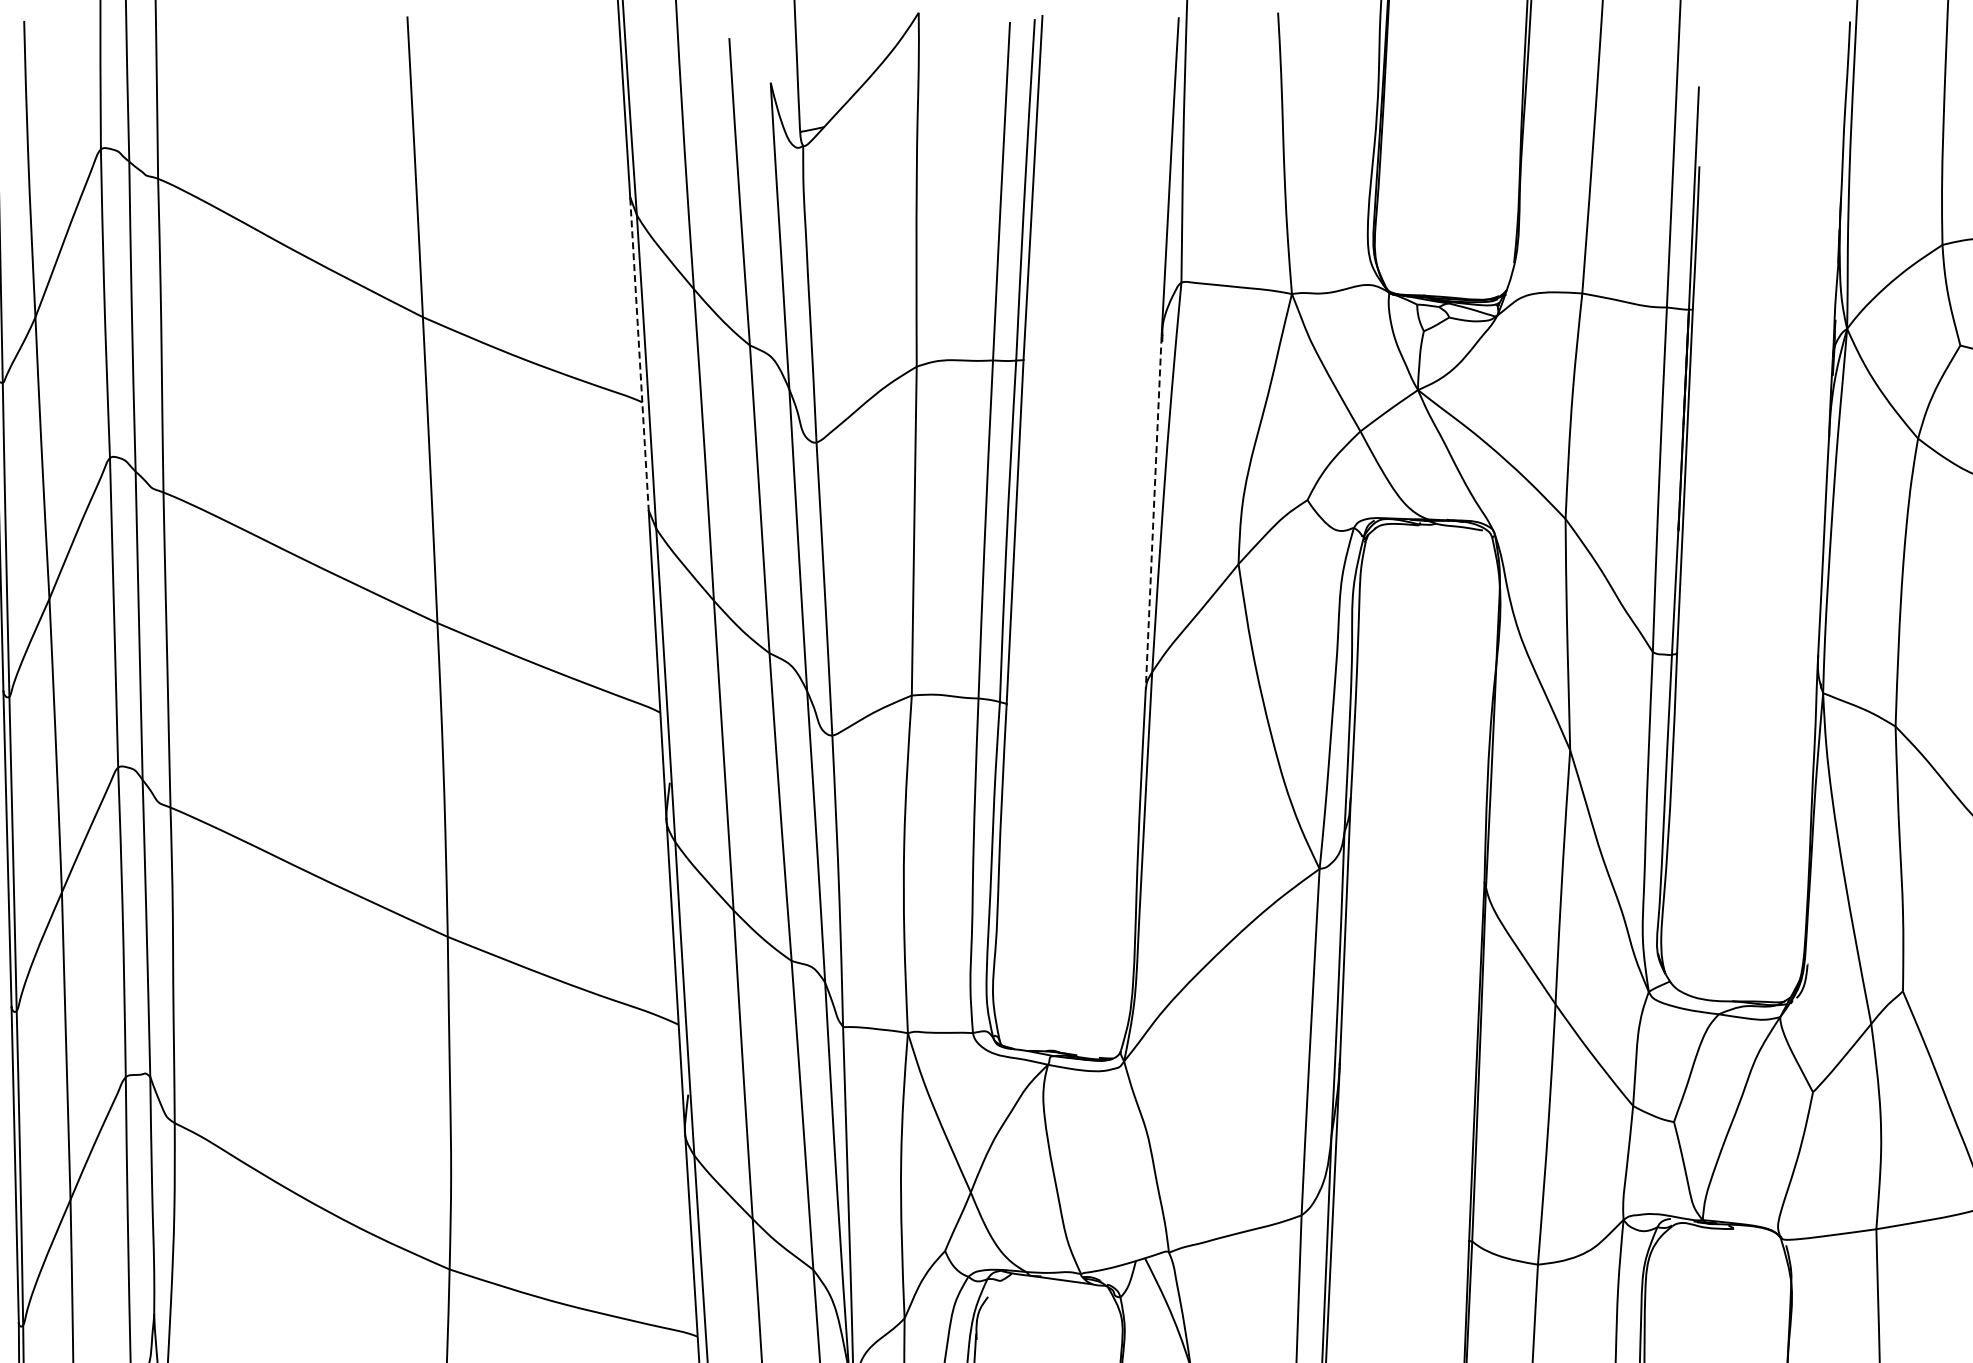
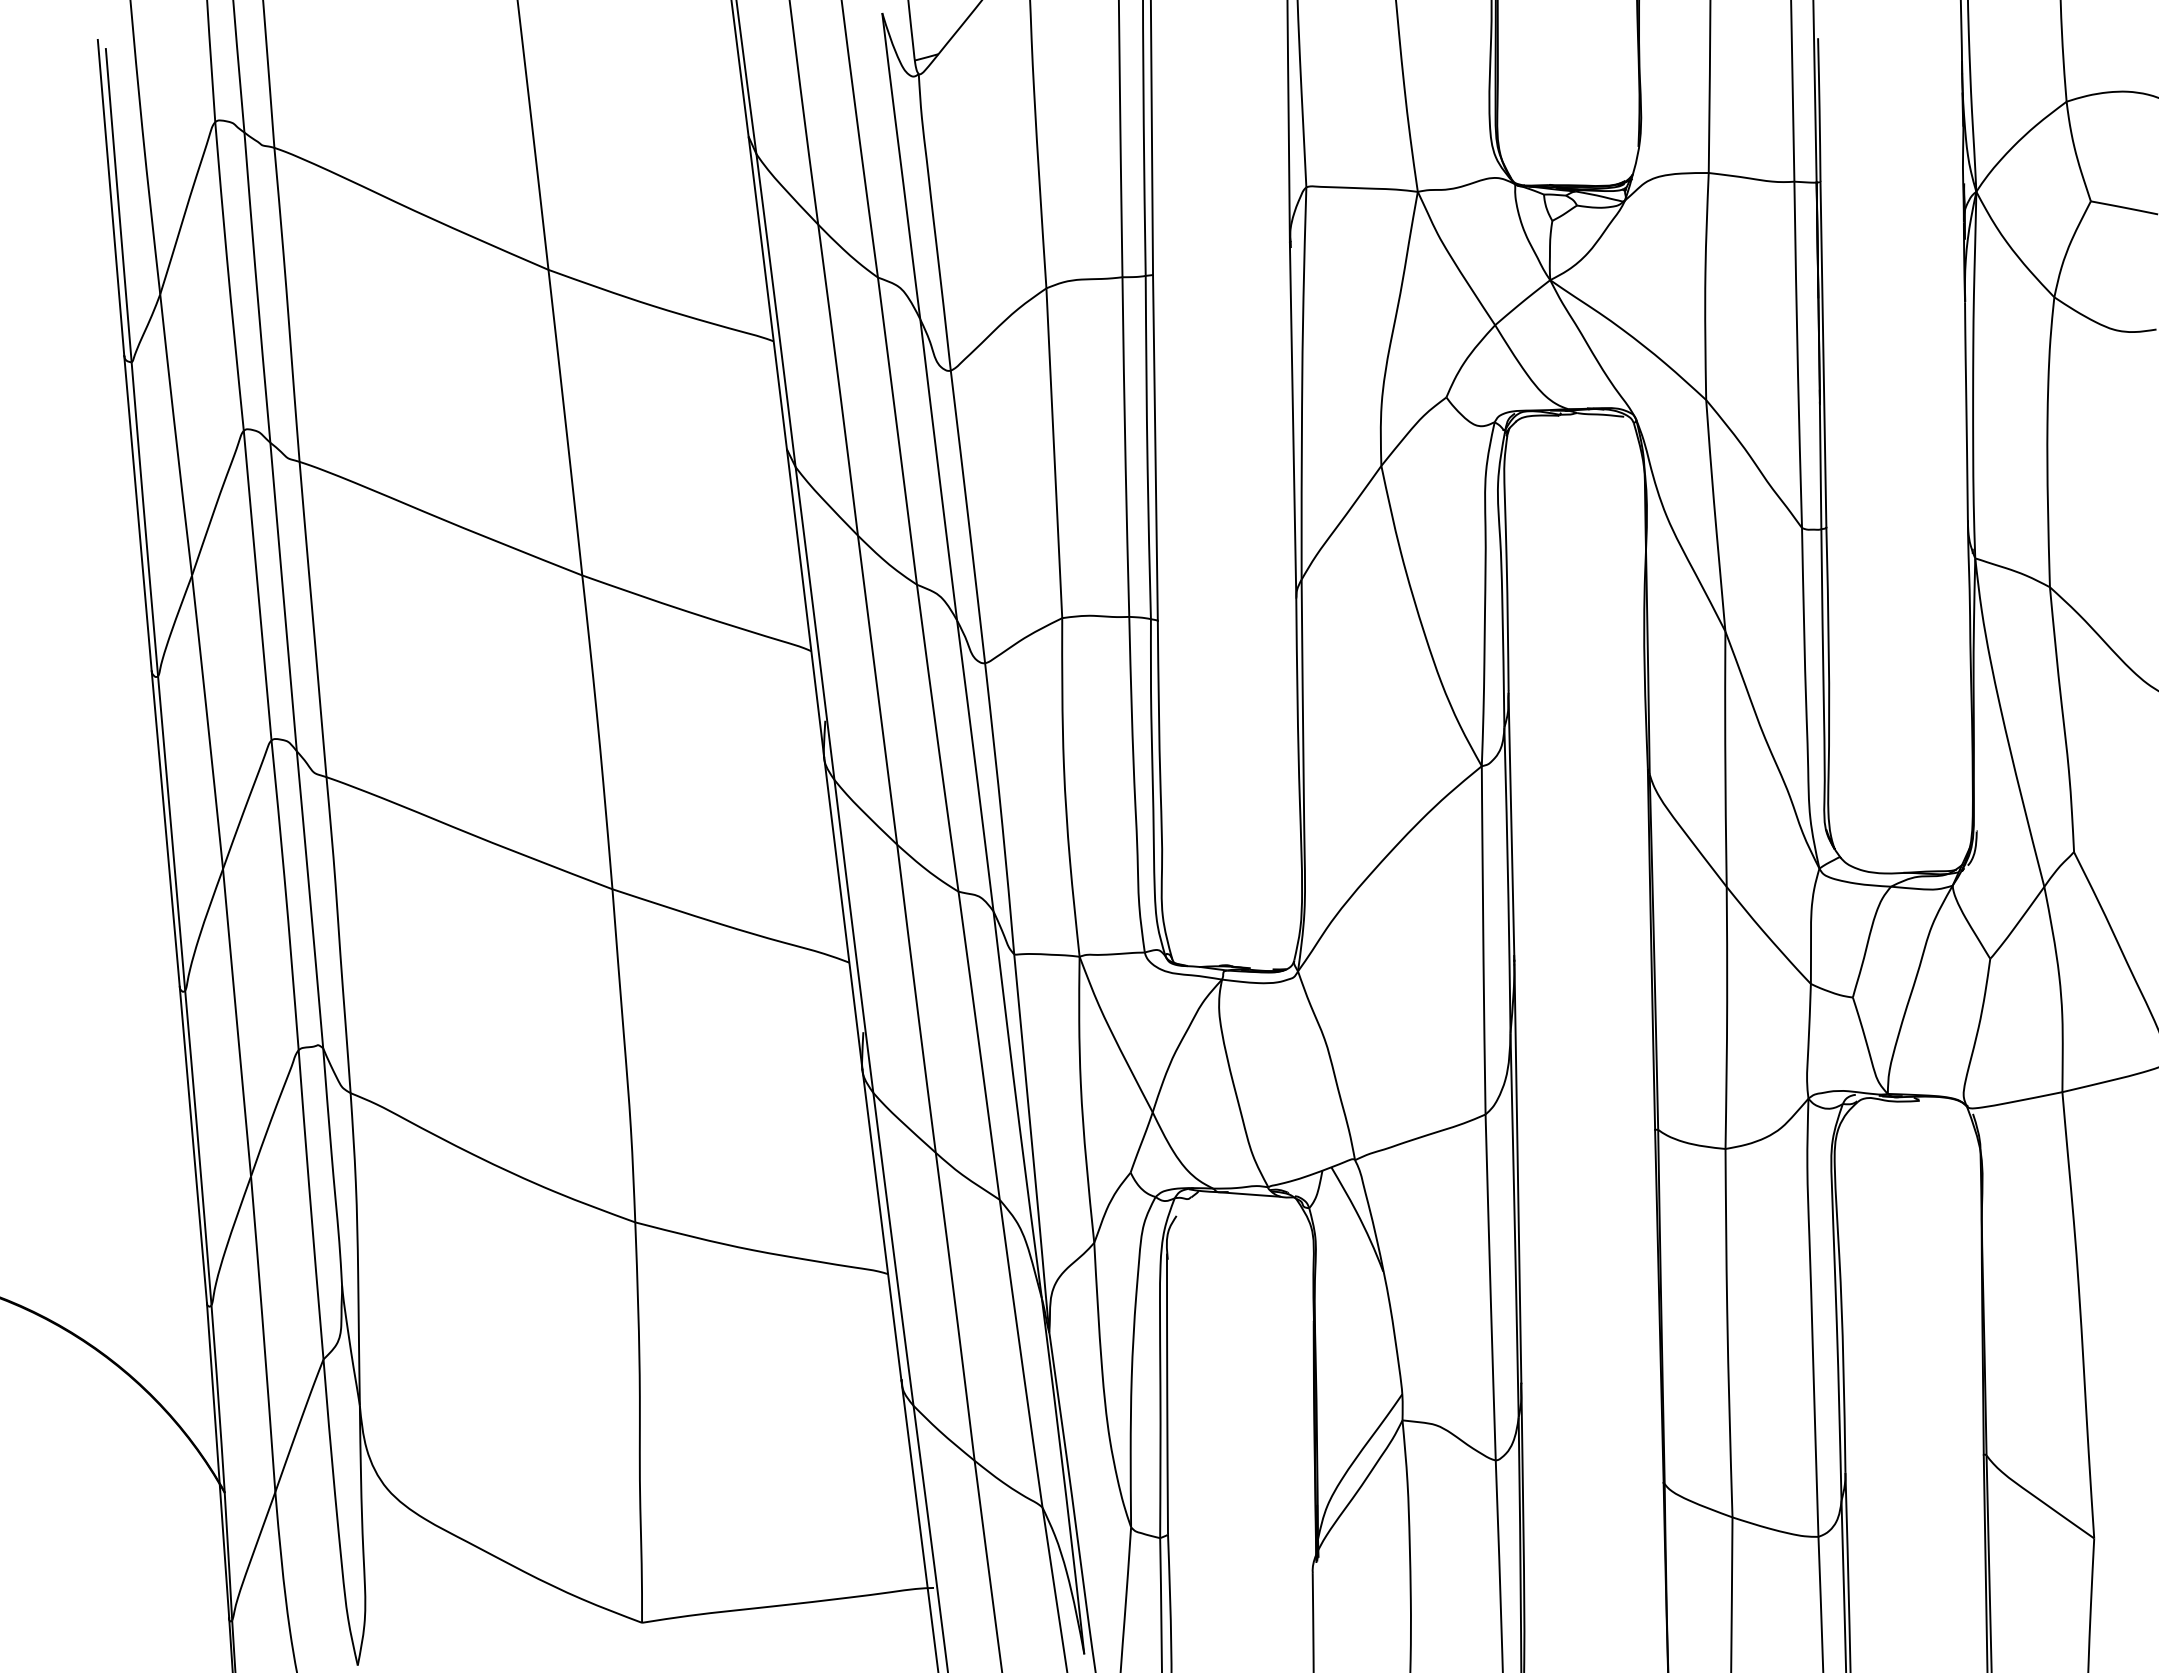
line: (639, 355) -> (767, 294), dashed -> solid
line: (1154, 513) -> (1293, 420), dashed -> solid

